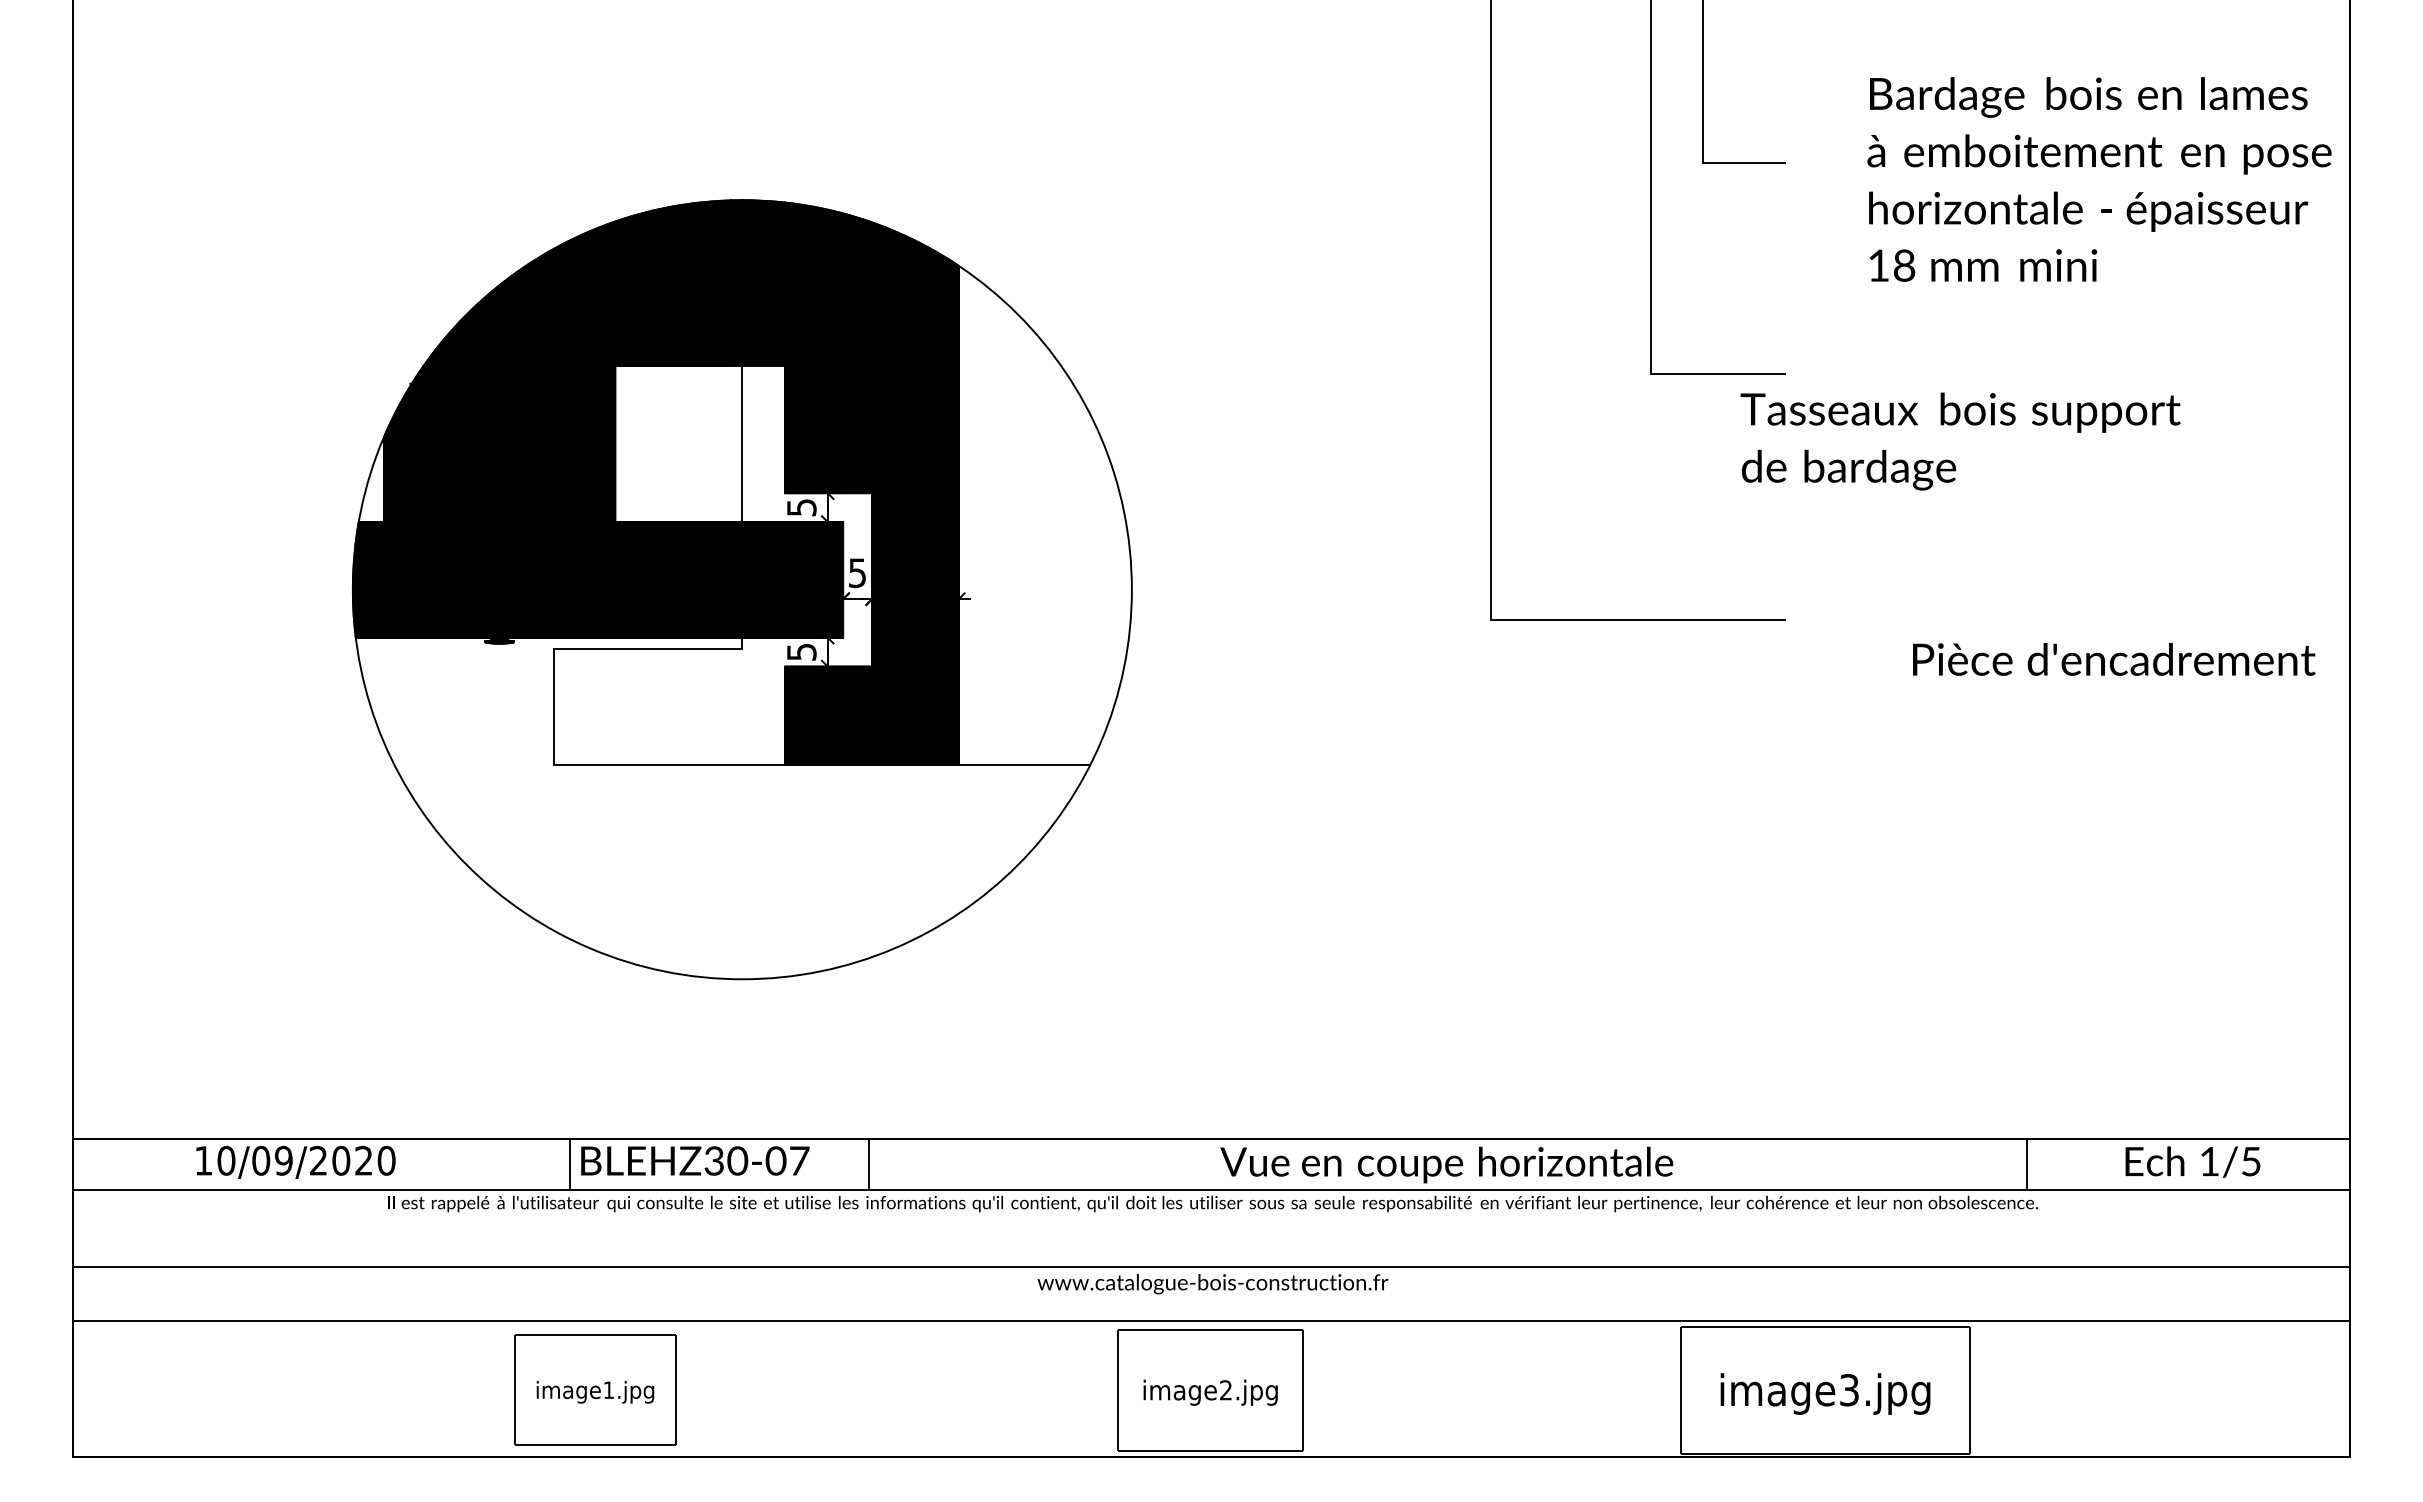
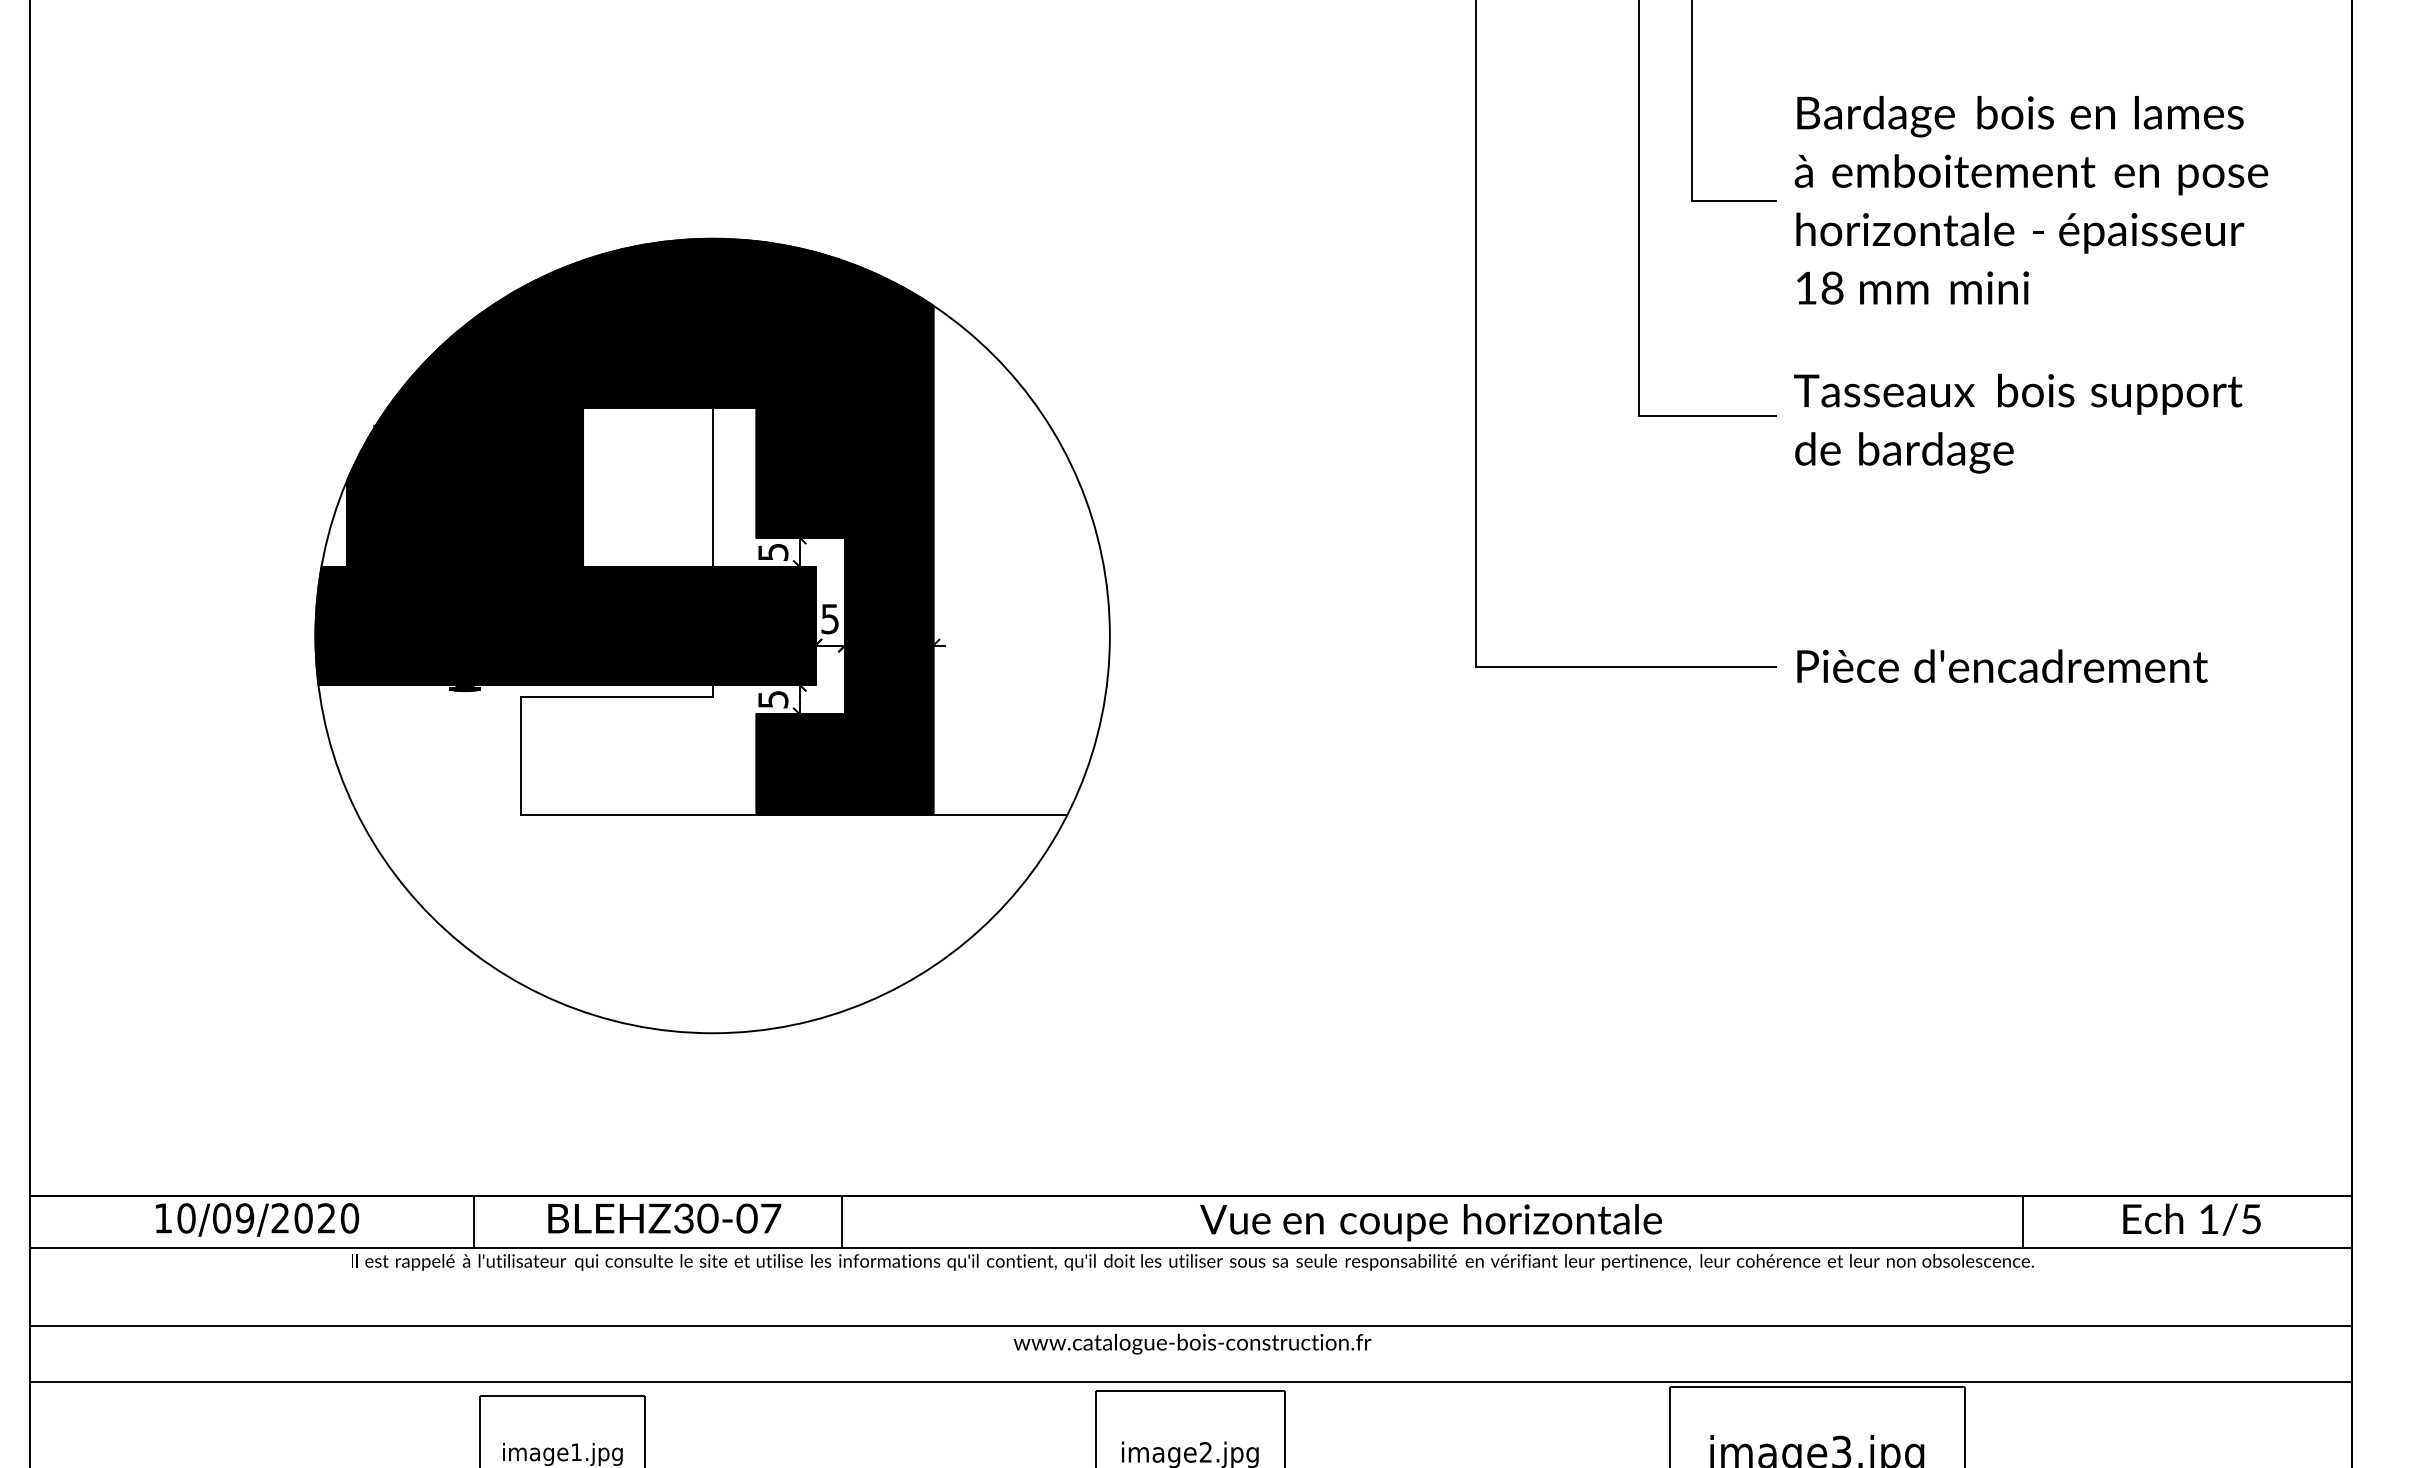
text: (2099, 179) -> (2031, 200), moved
text: (1960, 441) -> (2018, 423), moved
text: (2114, 659) -> (2002, 666), moved
line: (569, 1164) -> (473, 1222), moved

